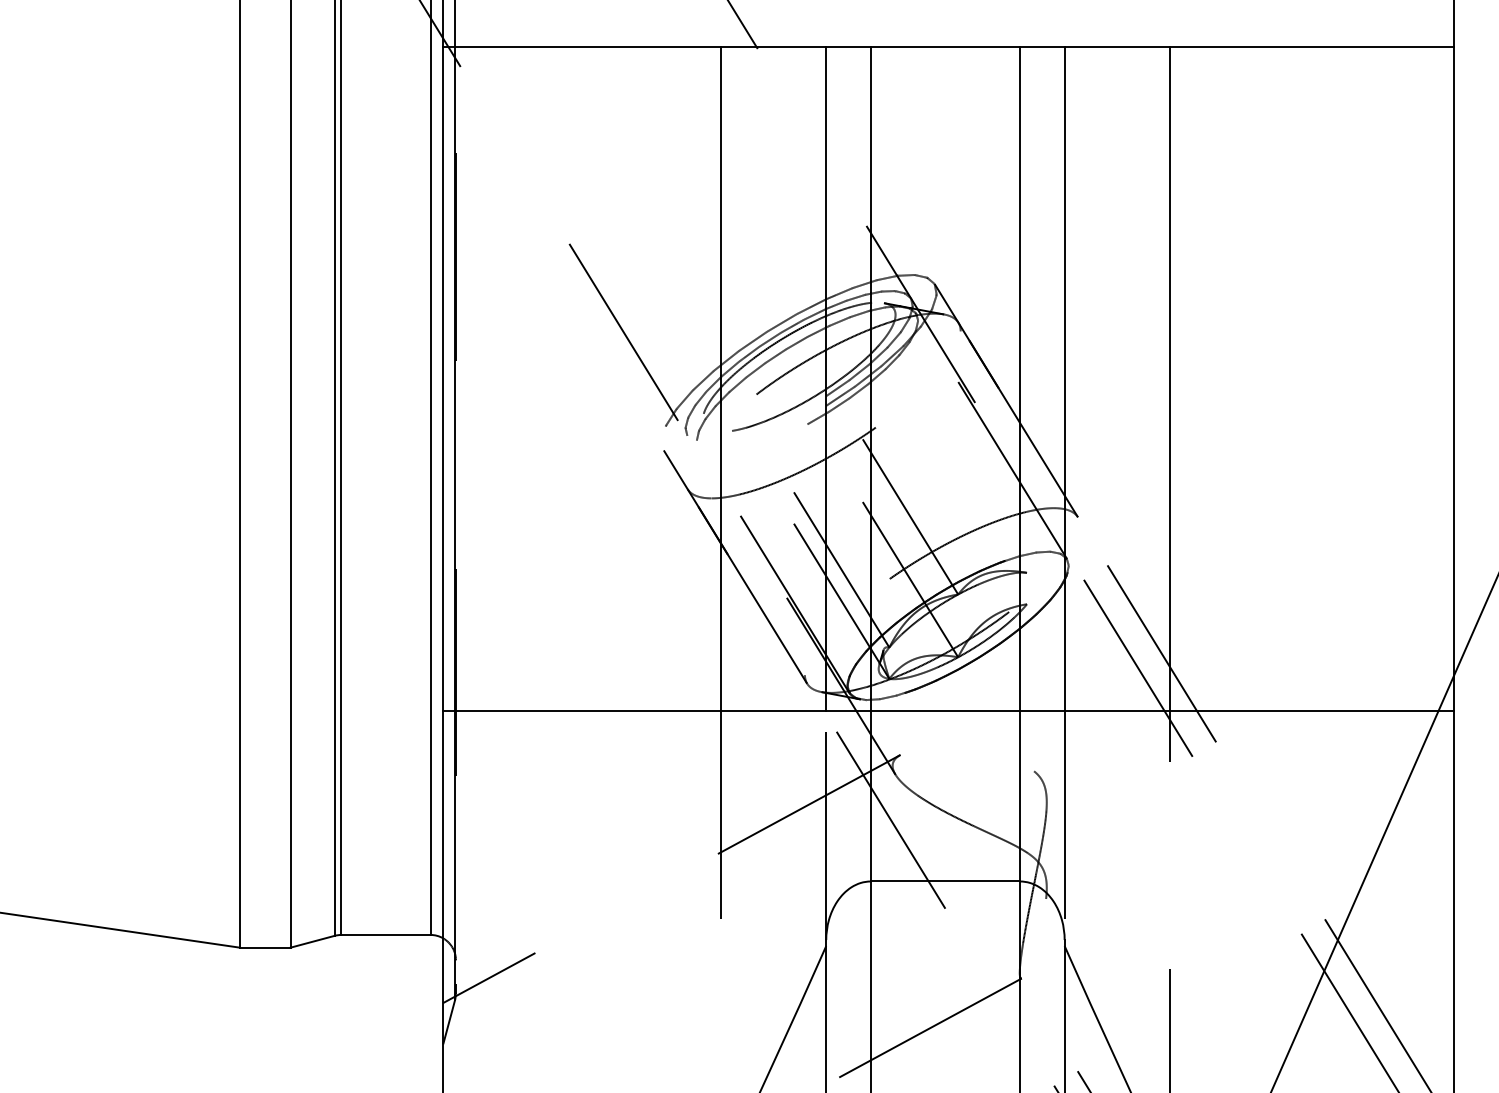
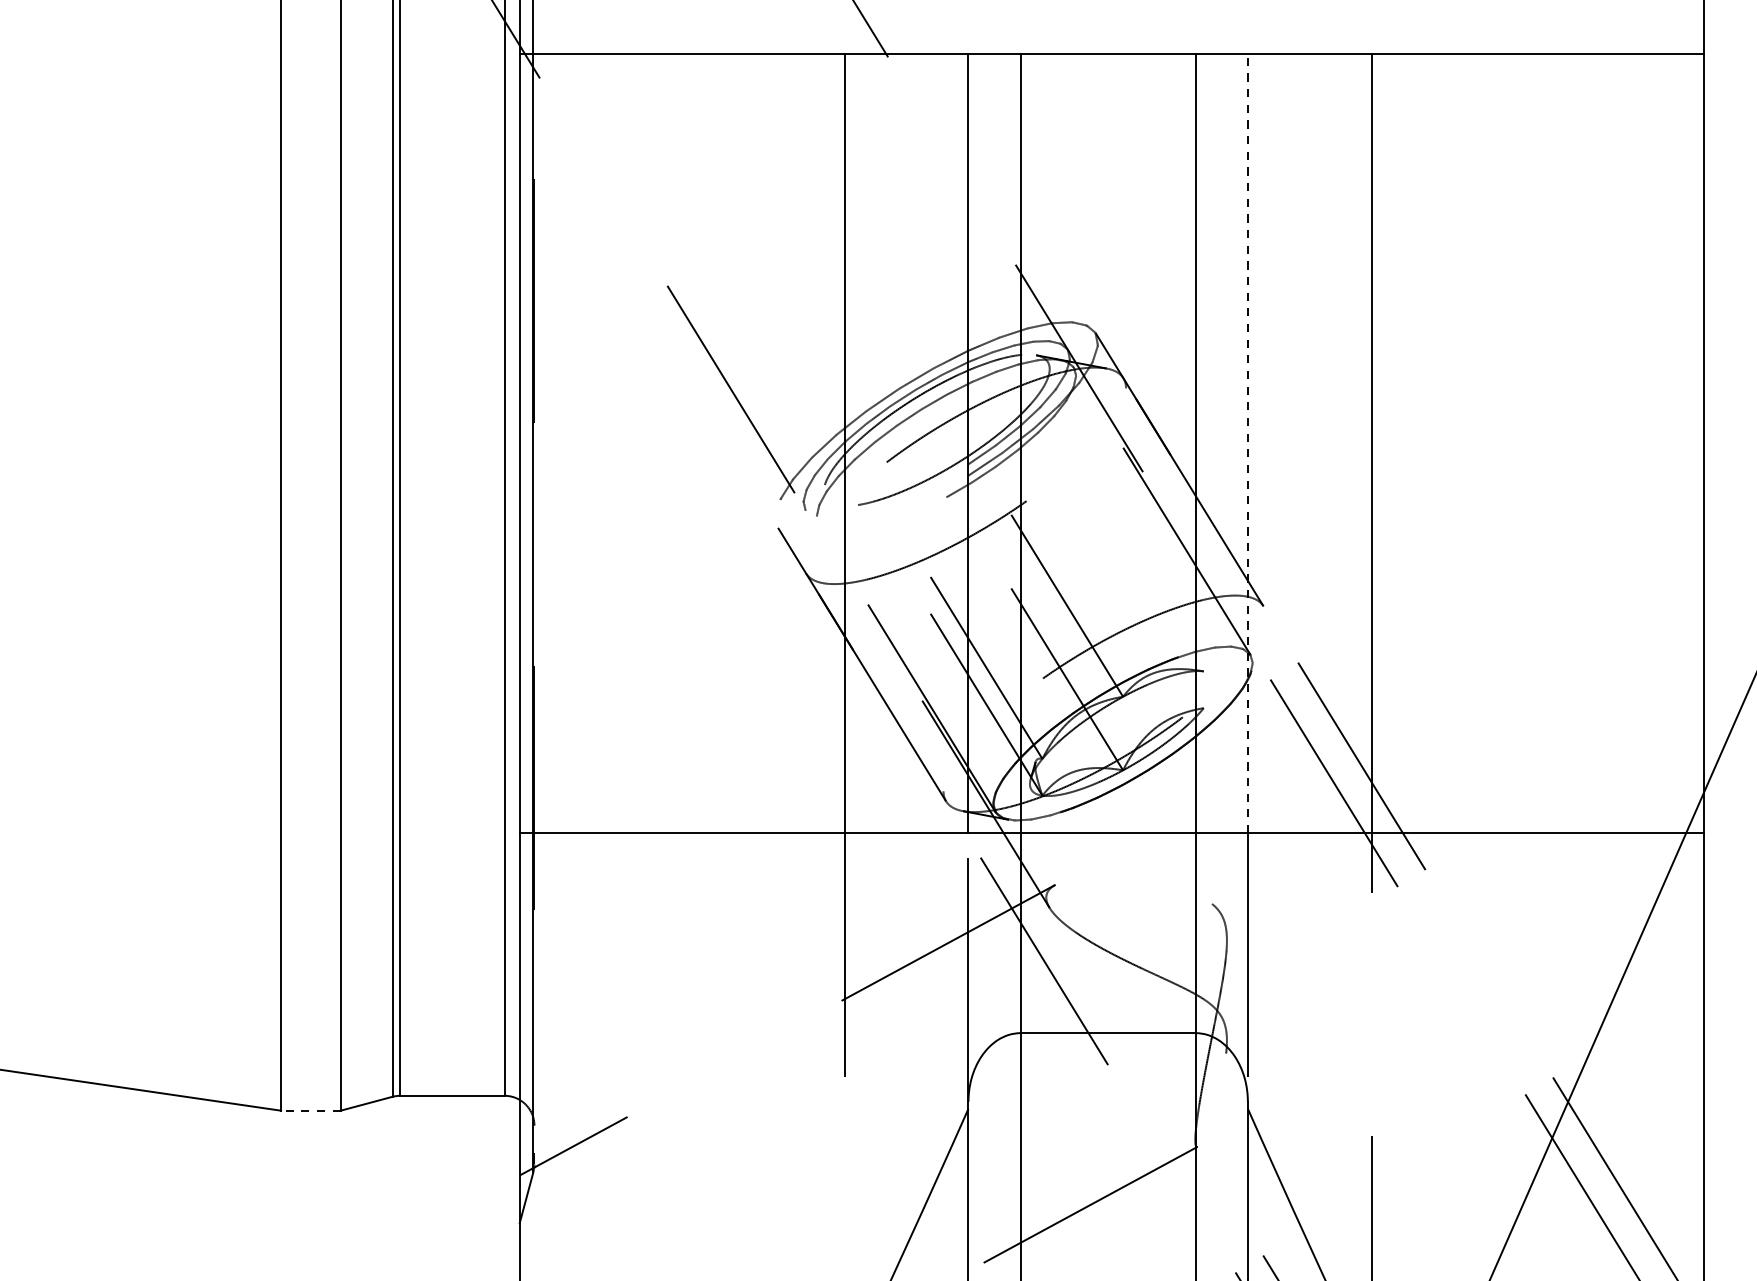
line: (1064, 378) -> (1247, 443), solid -> dashed
line: (264, 947) -> (310, 1110), solid -> dashed

